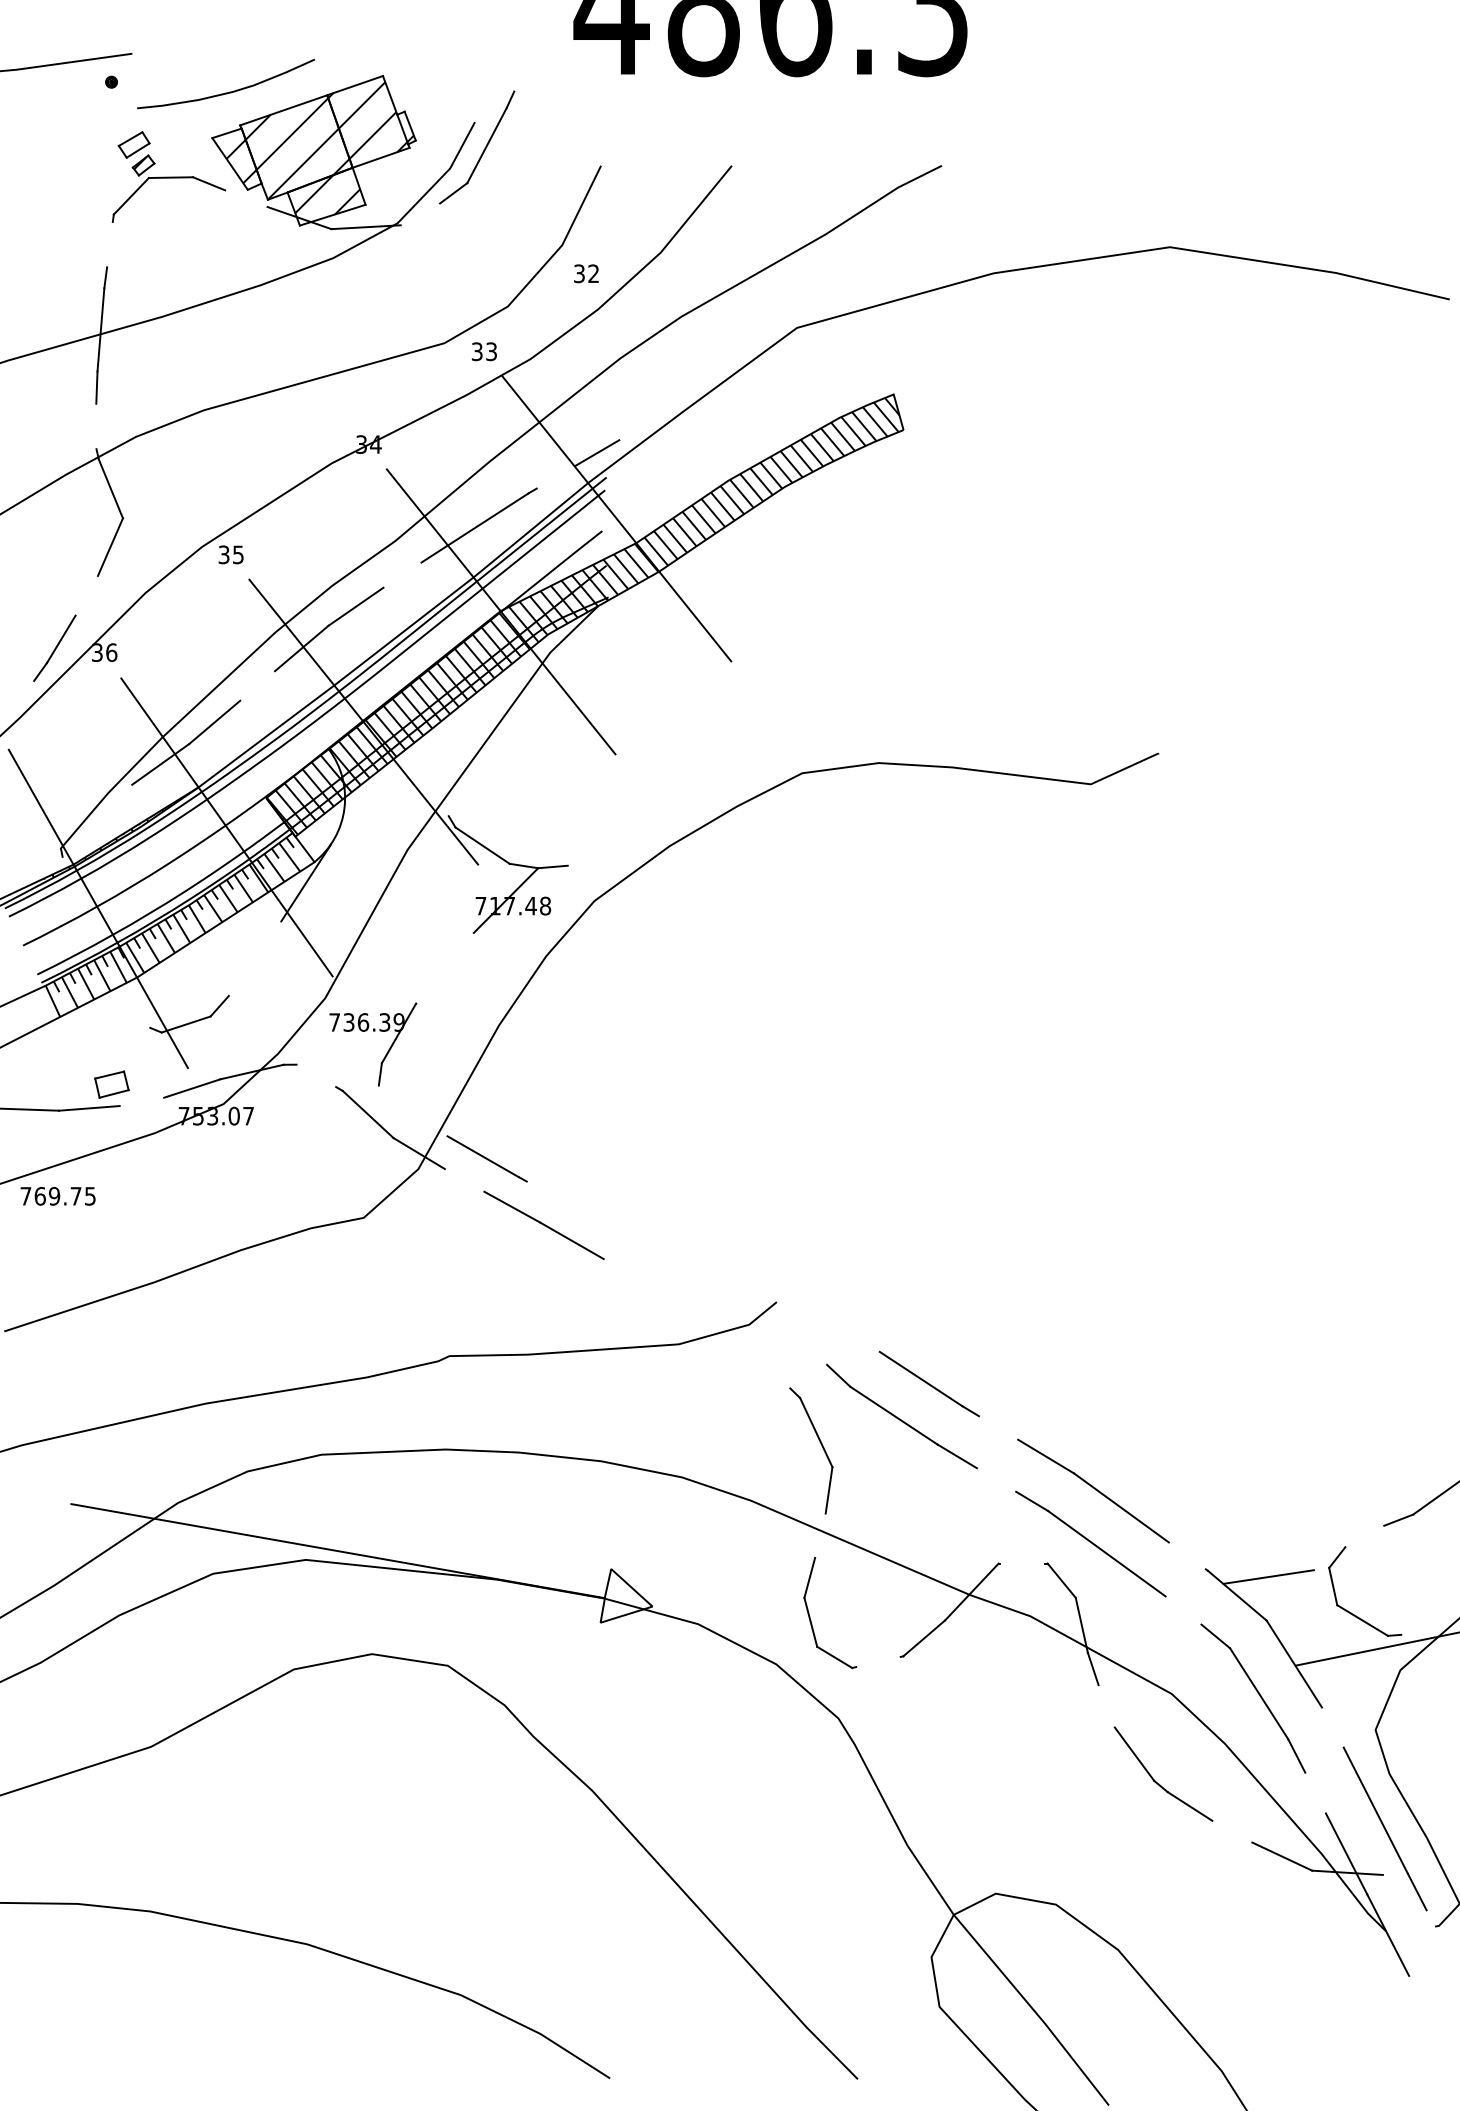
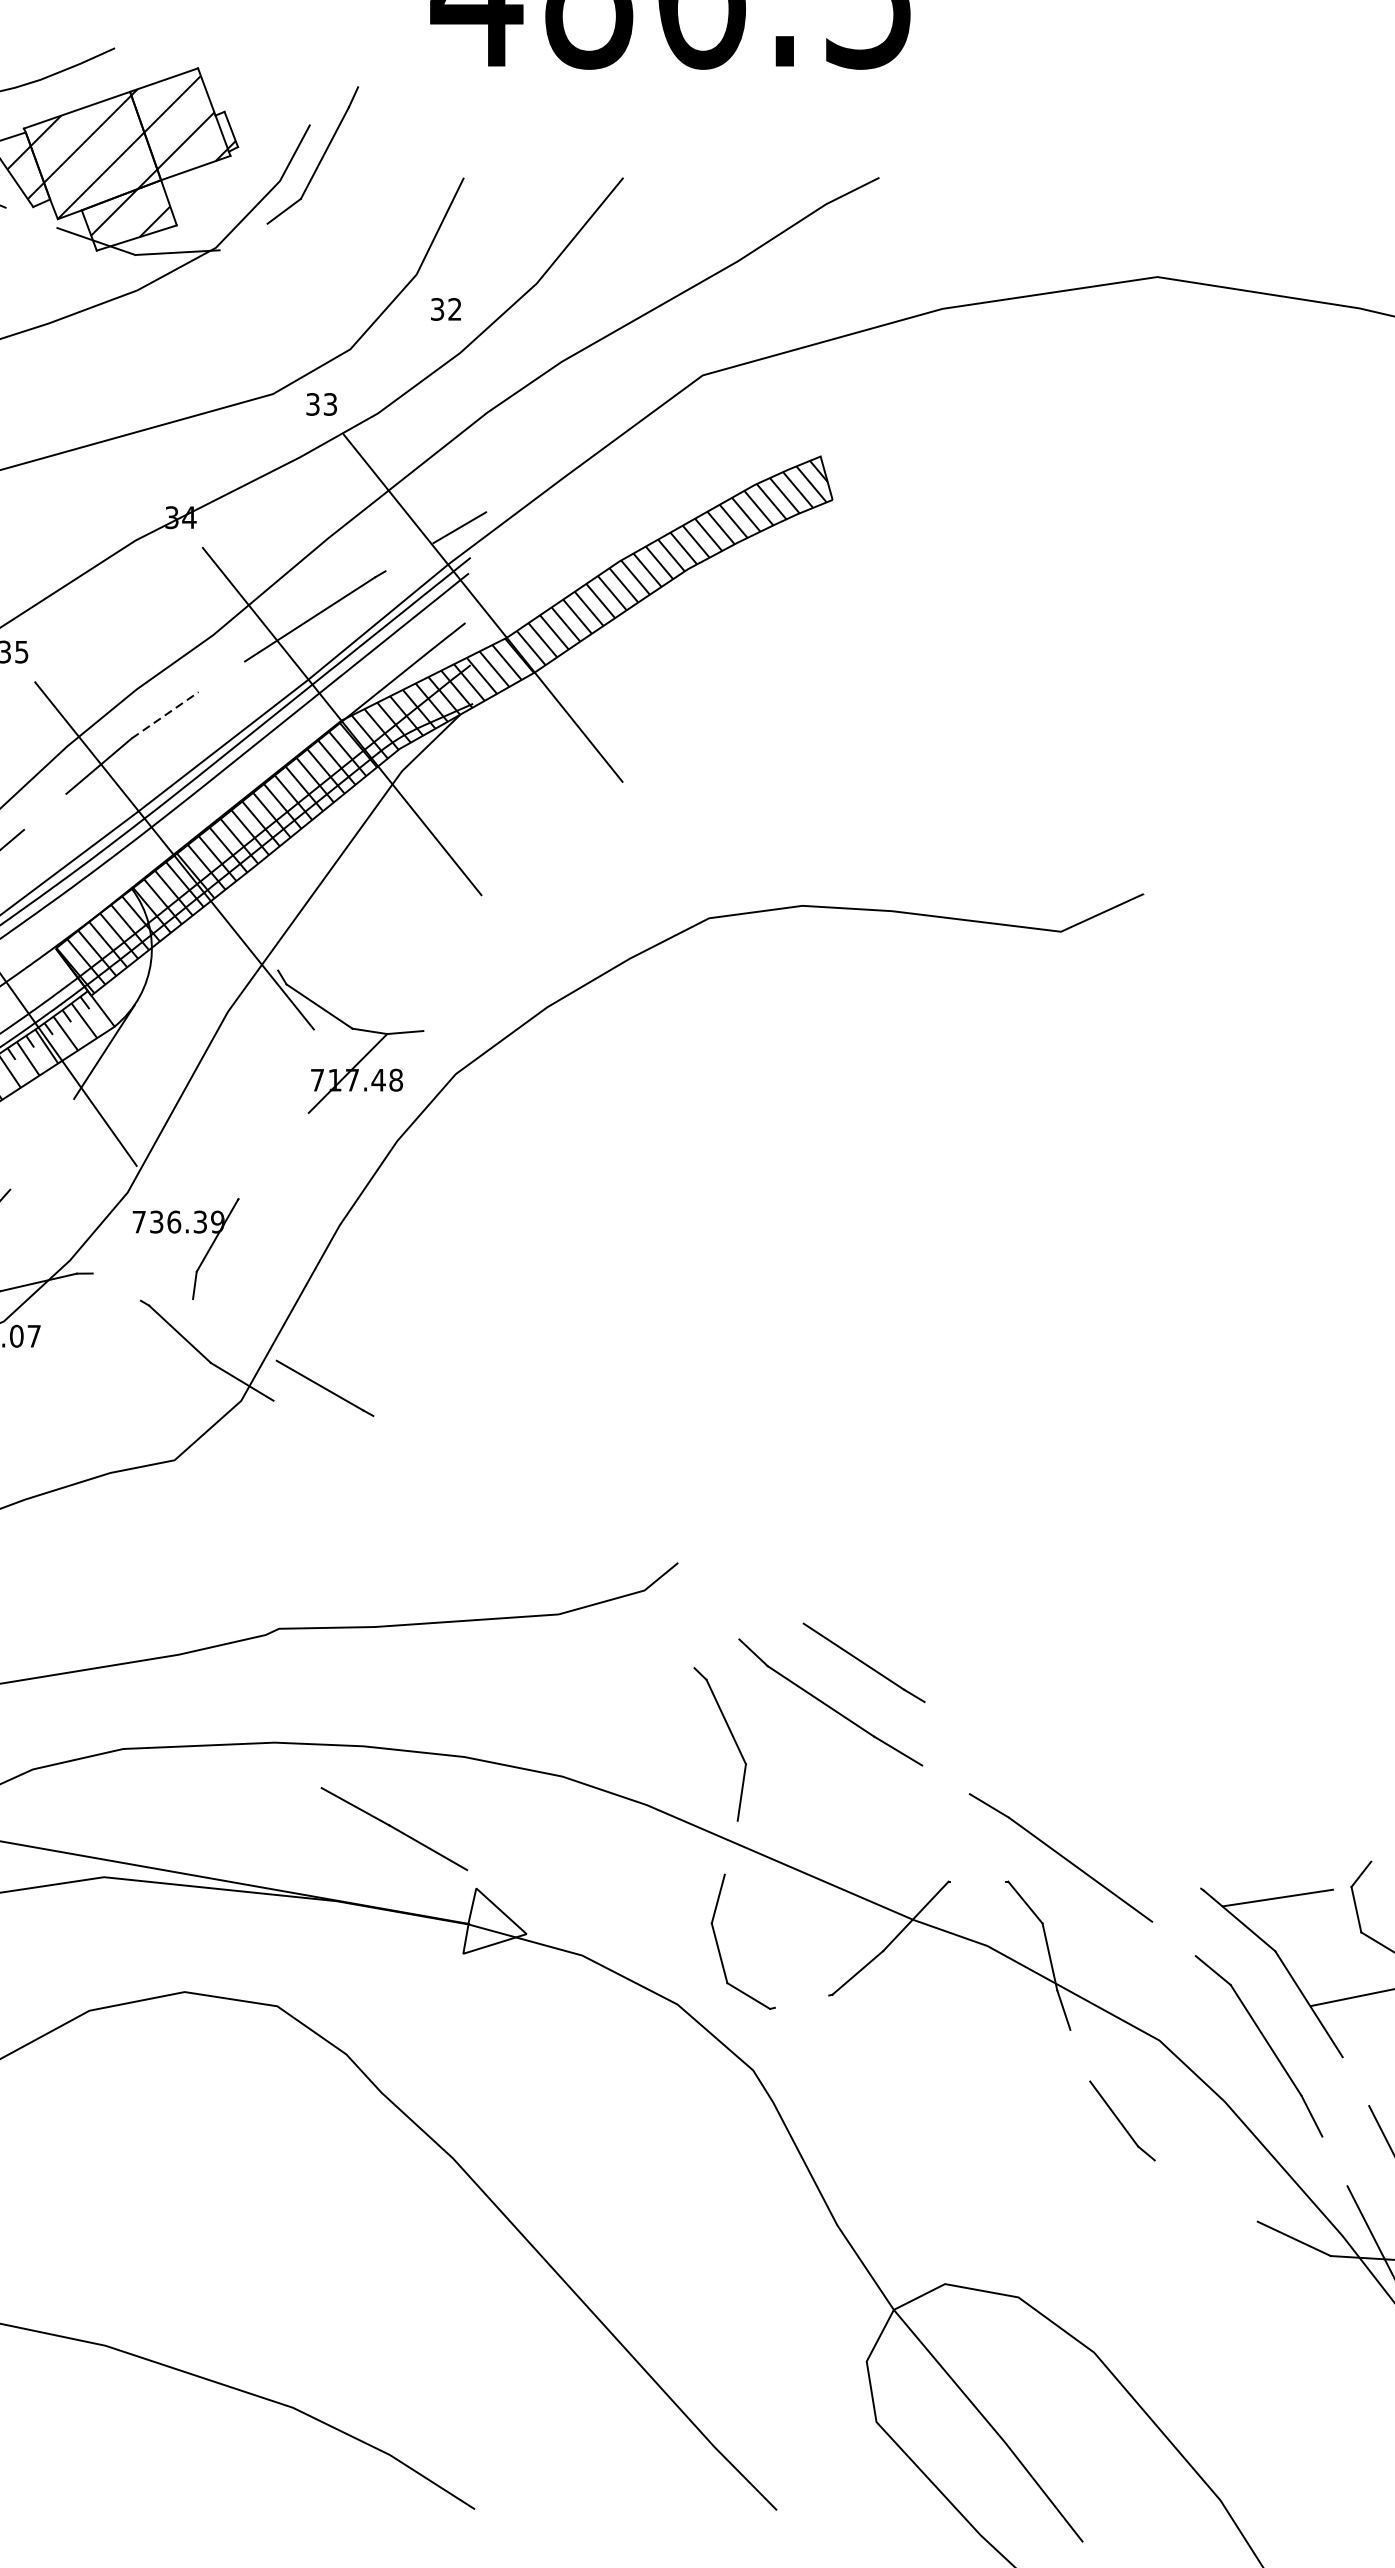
line: (356, 606) -> (165, 715), solid -> dashed
line: (543, 1224) -> (393, 1827), moved
part: (1093, 1490) -> (1064, 1792), removed
line: (1189, 1806) -> (1181, 2177), removed

